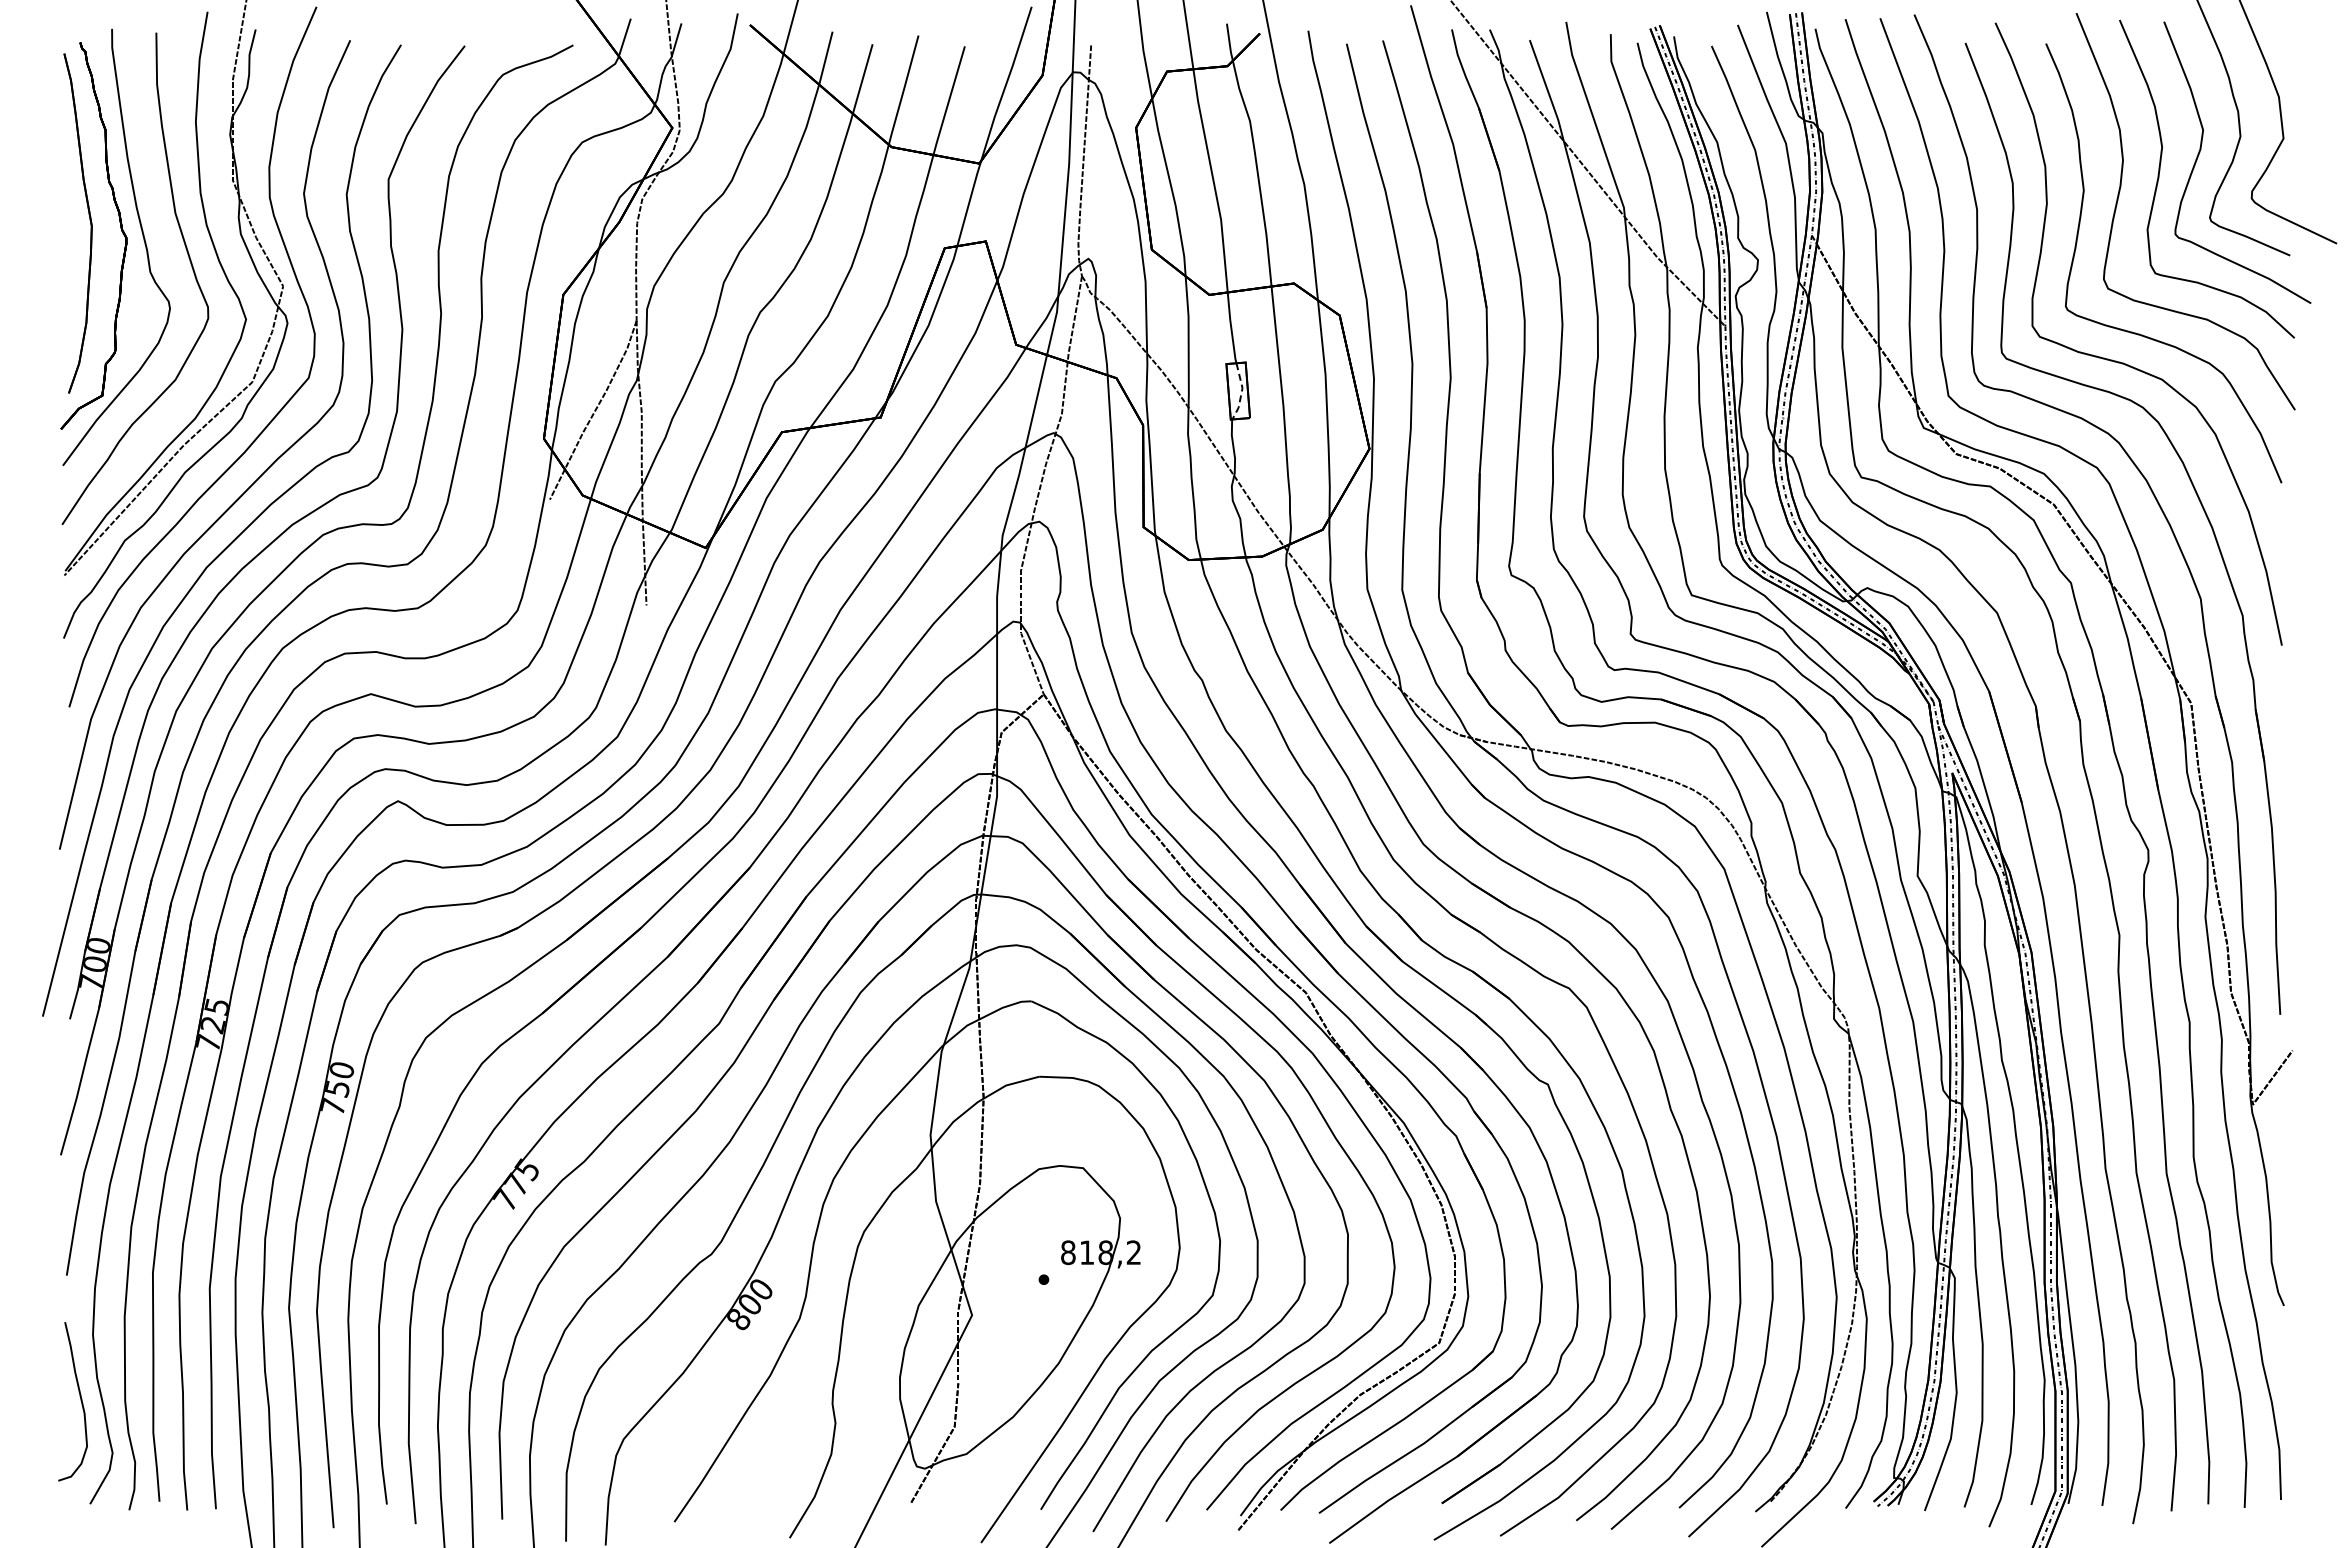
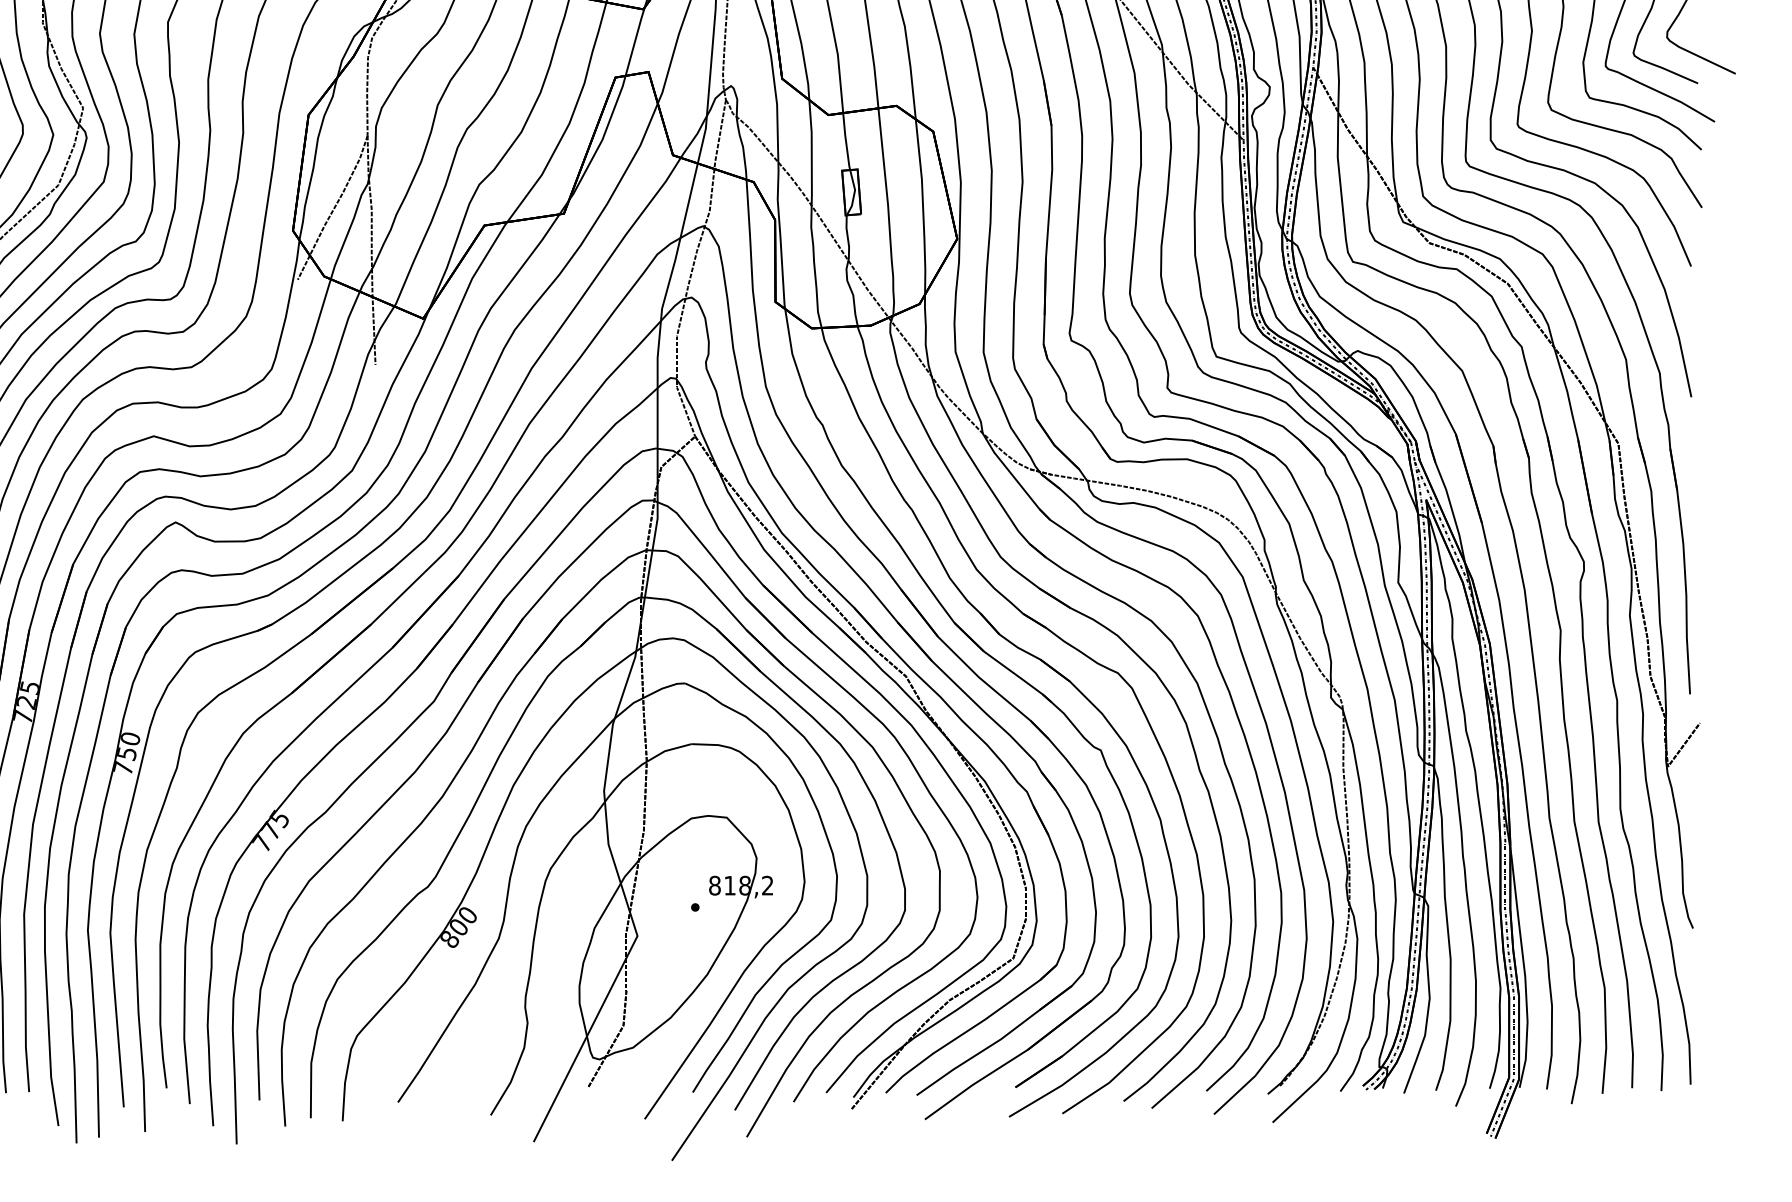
line: (1241, 392) -> (854, 193), dashed -> solid

